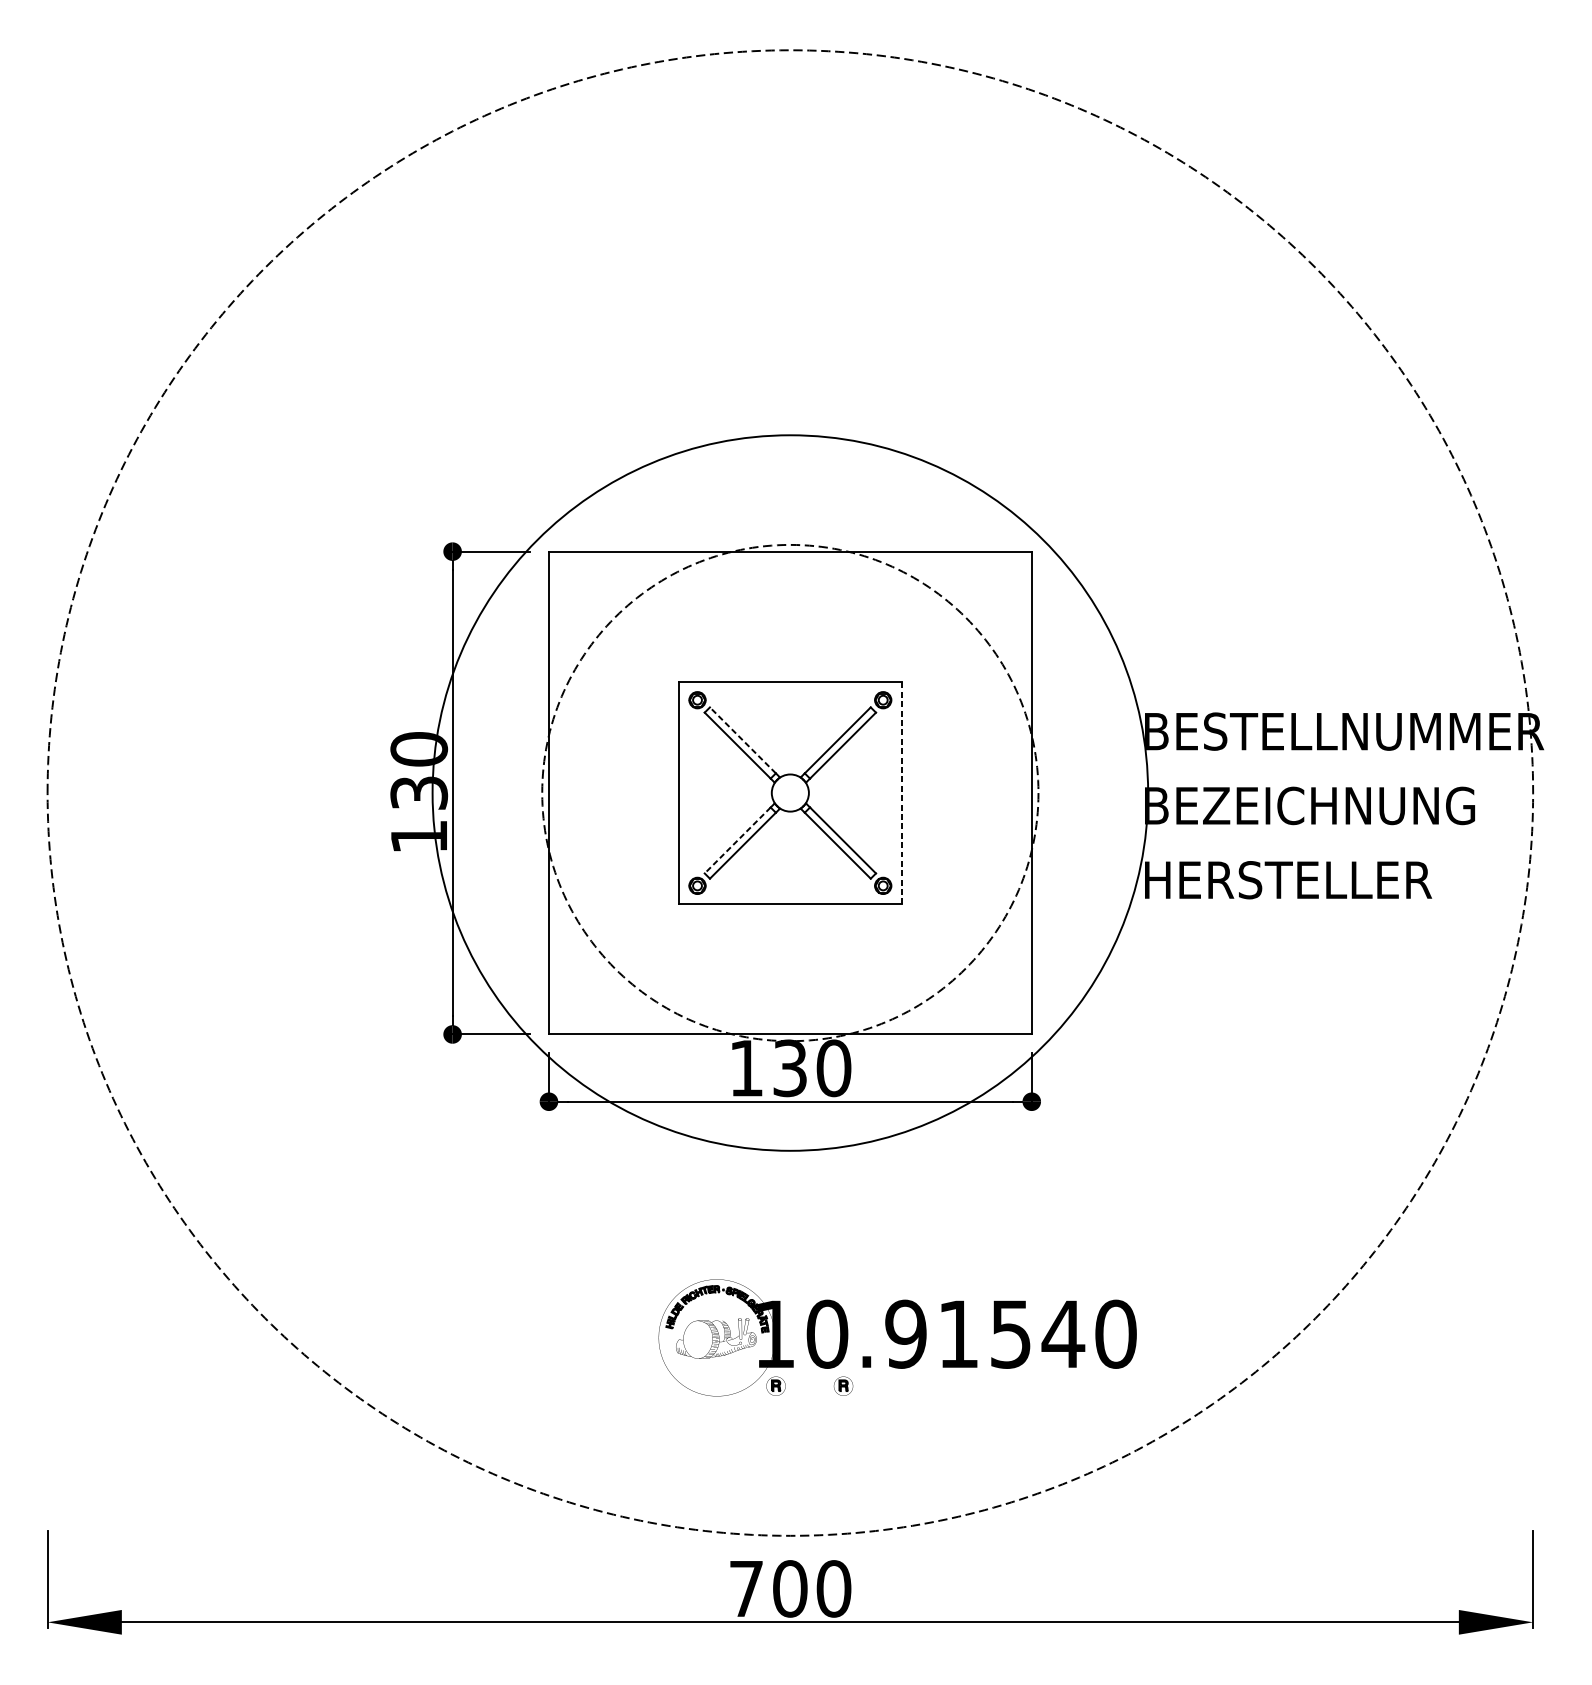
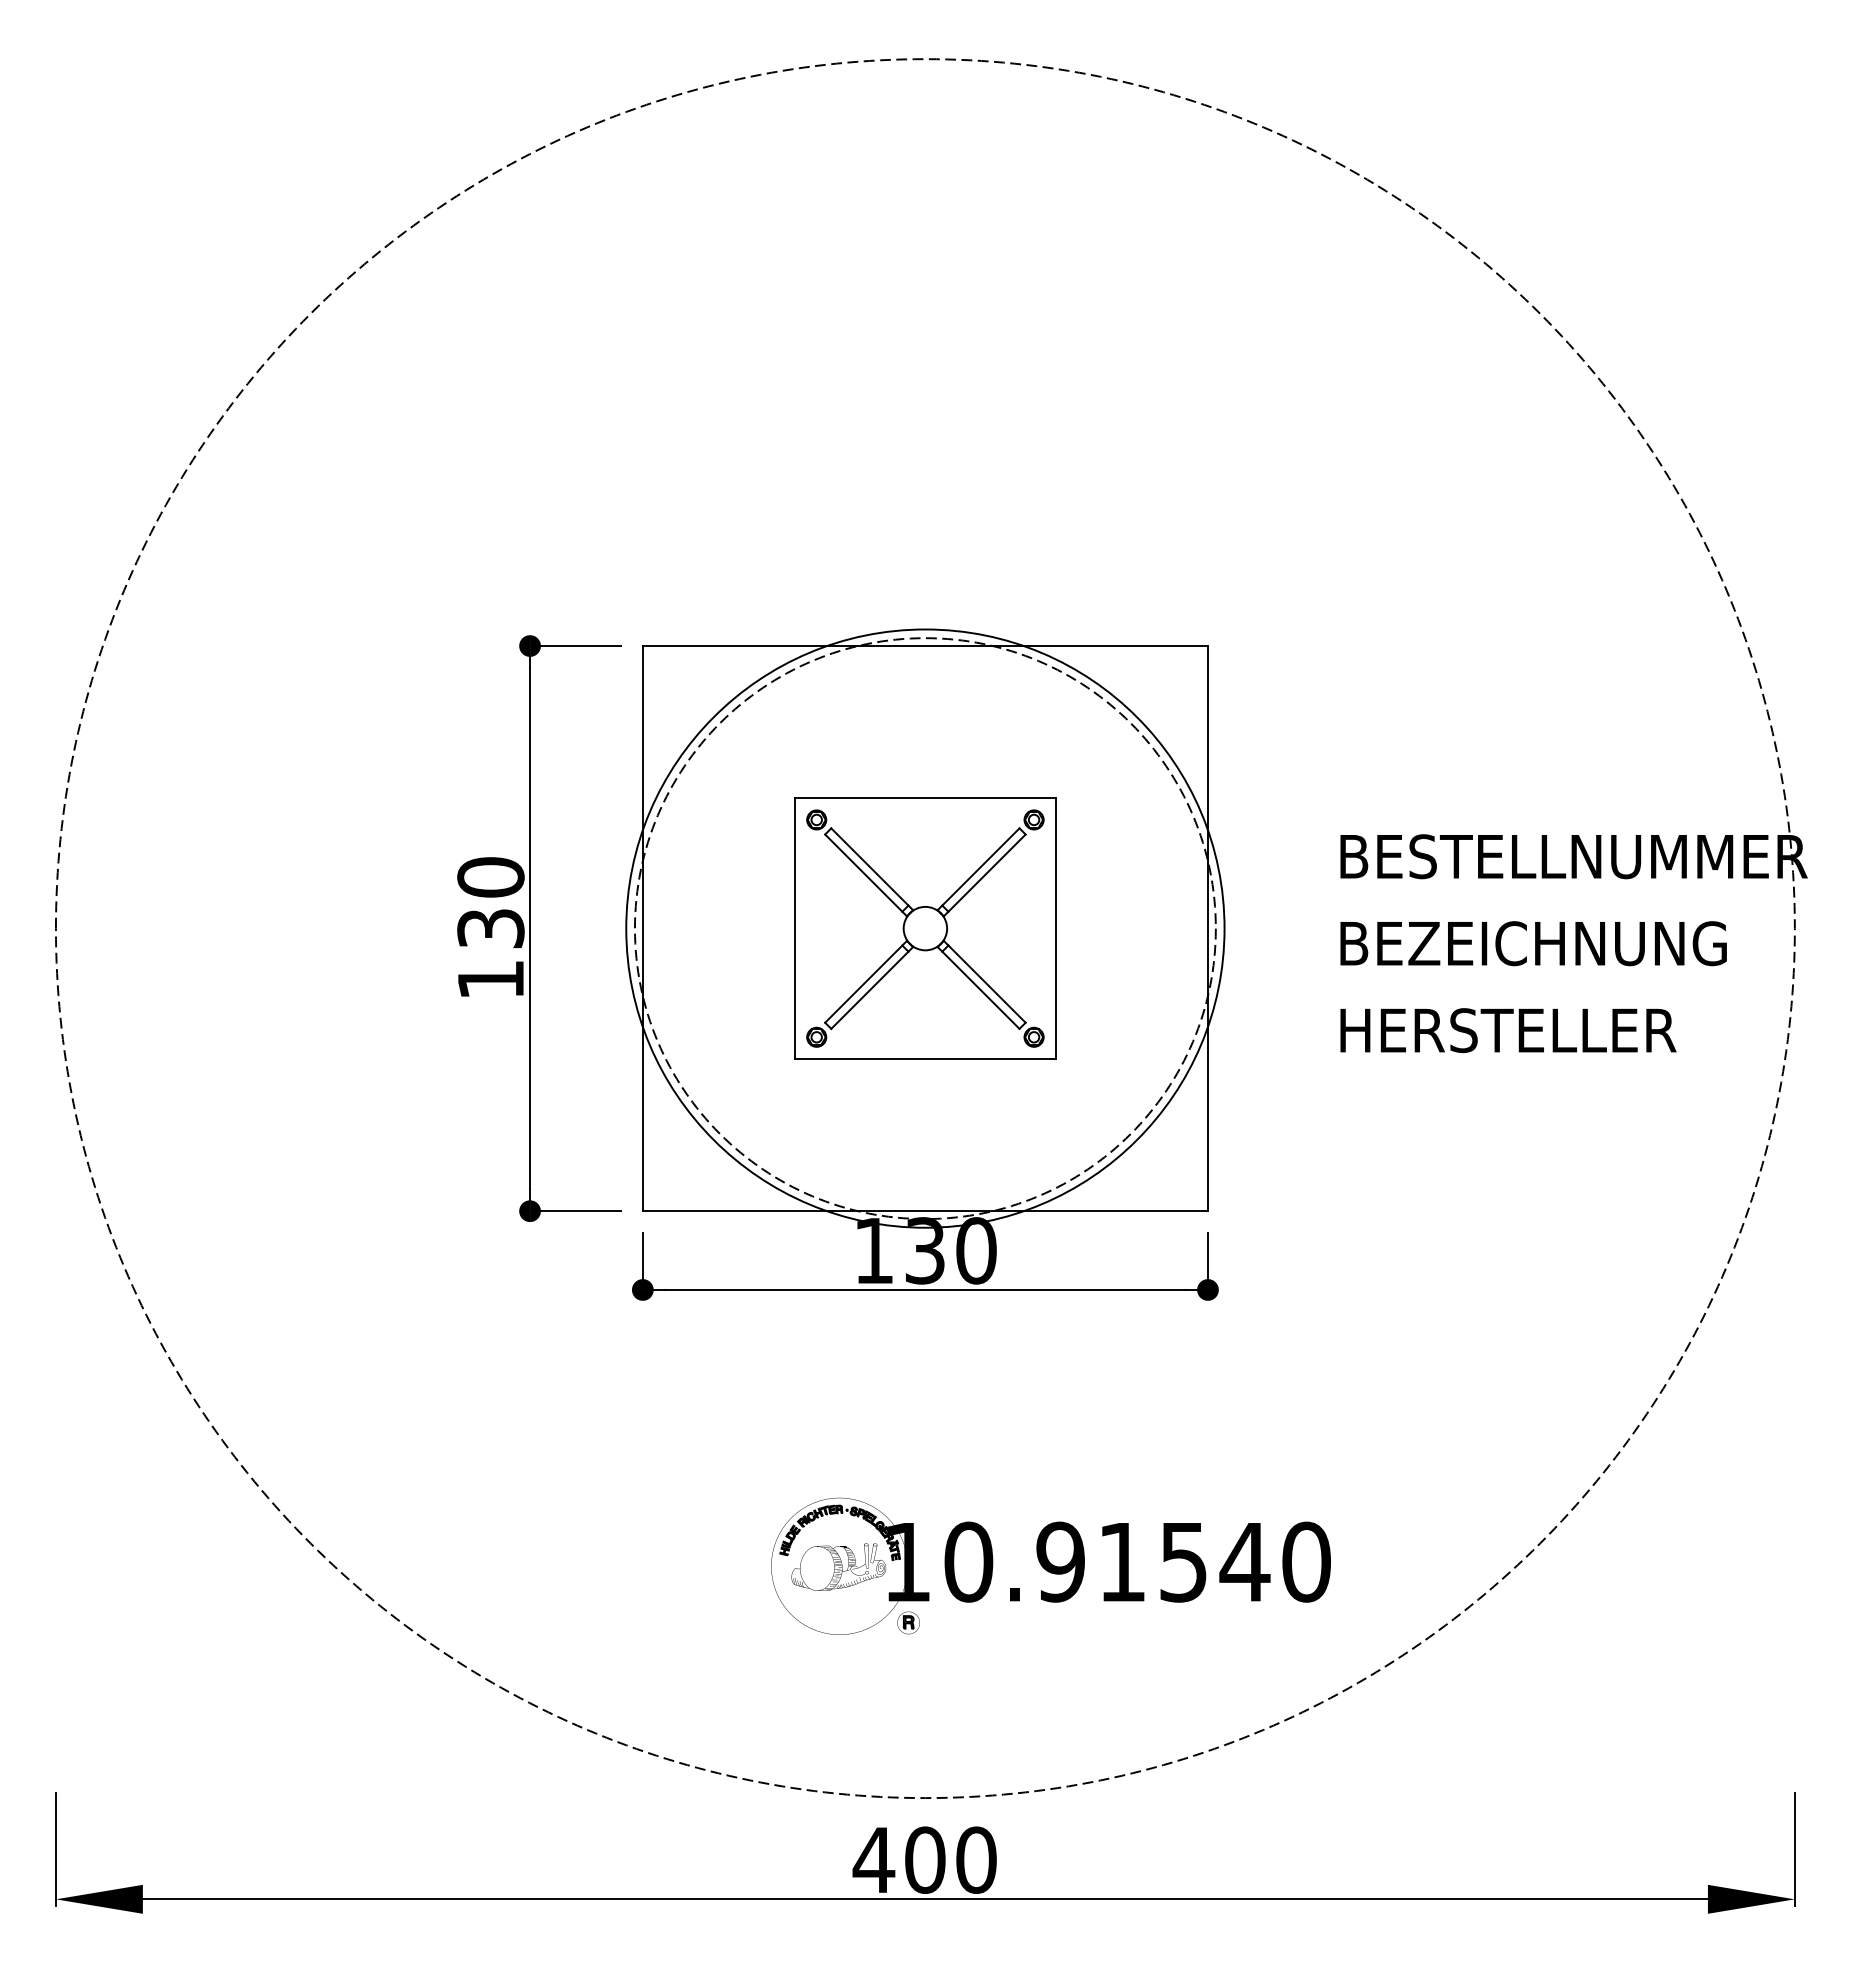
line: (742, 739) -> (869, 866), dashed -> solid
circle: (790, 792) -> (925, 928), size x0.71
line: (901, 792) -> (1055, 928), dashed -> solid
line: (737, 840) -> (863, 984), dashed -> solid
part: (843, 1385) -> (987, 1622), removed
text: (746, 1588) -> (873, 1859), 700 -> 400

